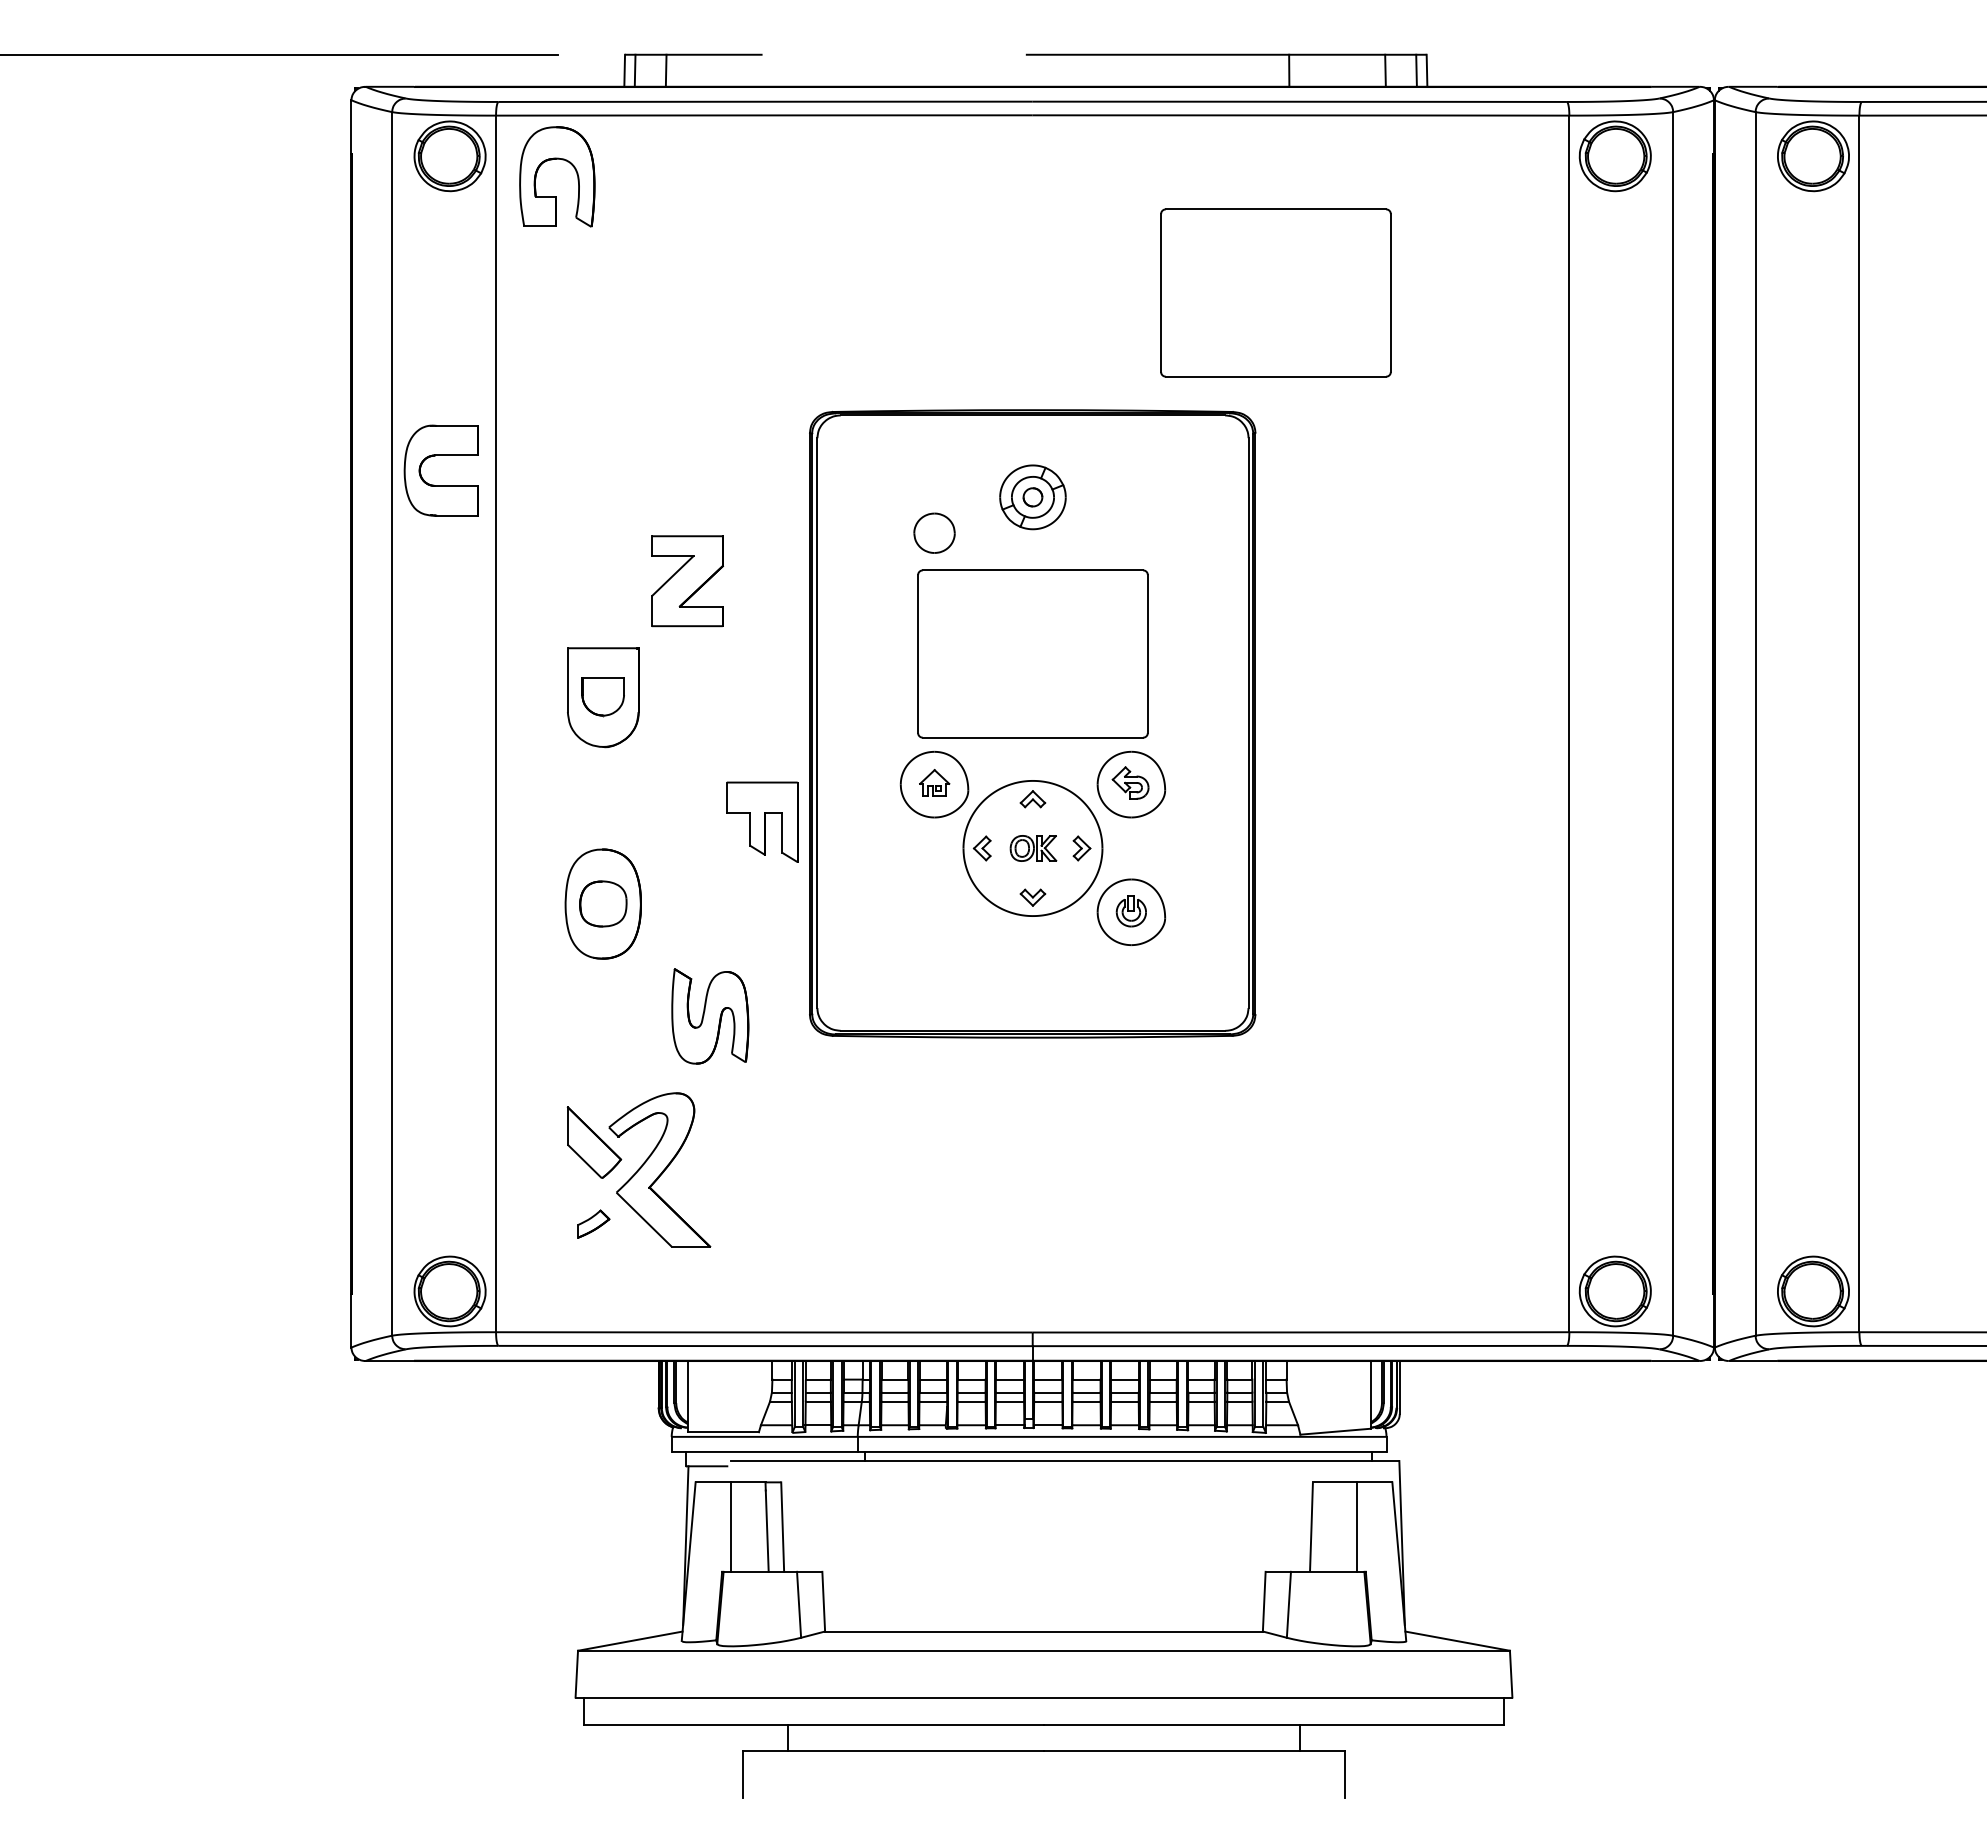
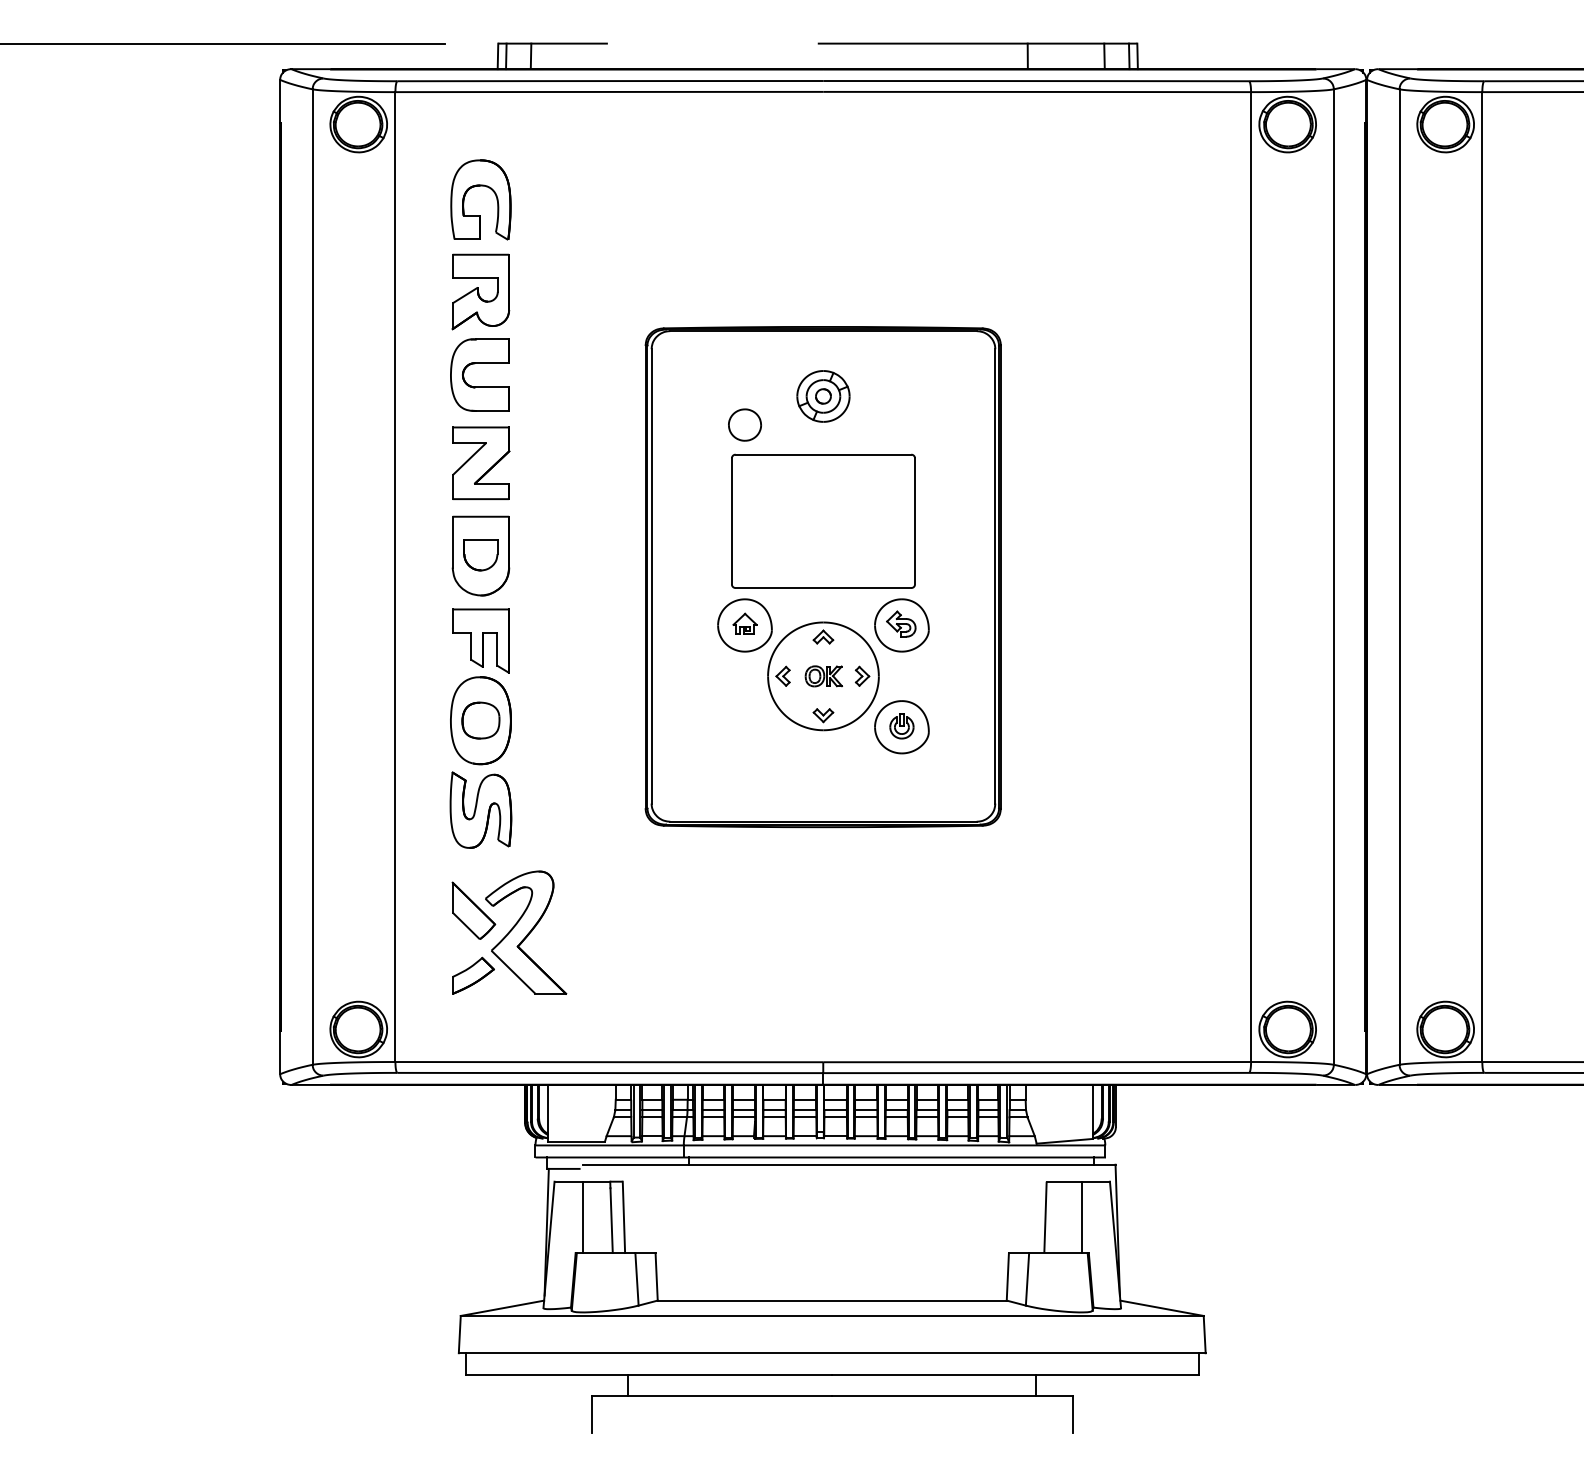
part: (552, 160) -> (477, 186), moved
part: (1275, 292) -> (1016, 233), removed
part: (602, 365) -> (480, 291), added
part: (435, 456) -> (475, 363), moved
part: (687, 581) -> (481, 463), moved
part: (762, 821) -> (481, 640), moved
part: (710, 1016) -> (481, 810), moved
part: (593, 1223) -> (473, 975), size x1.67

